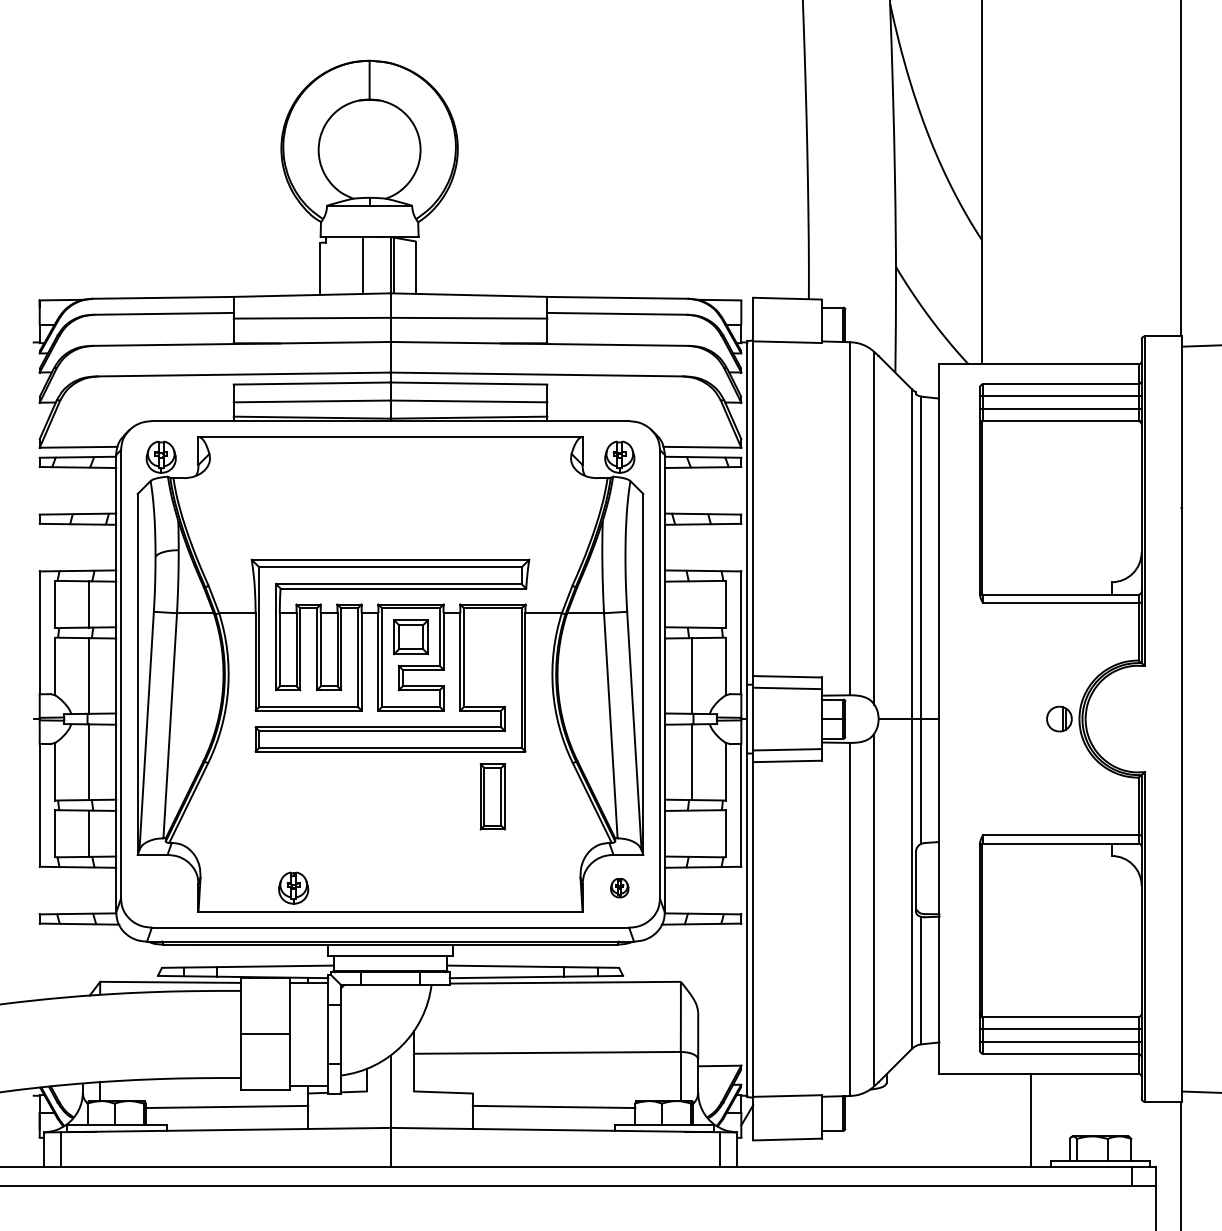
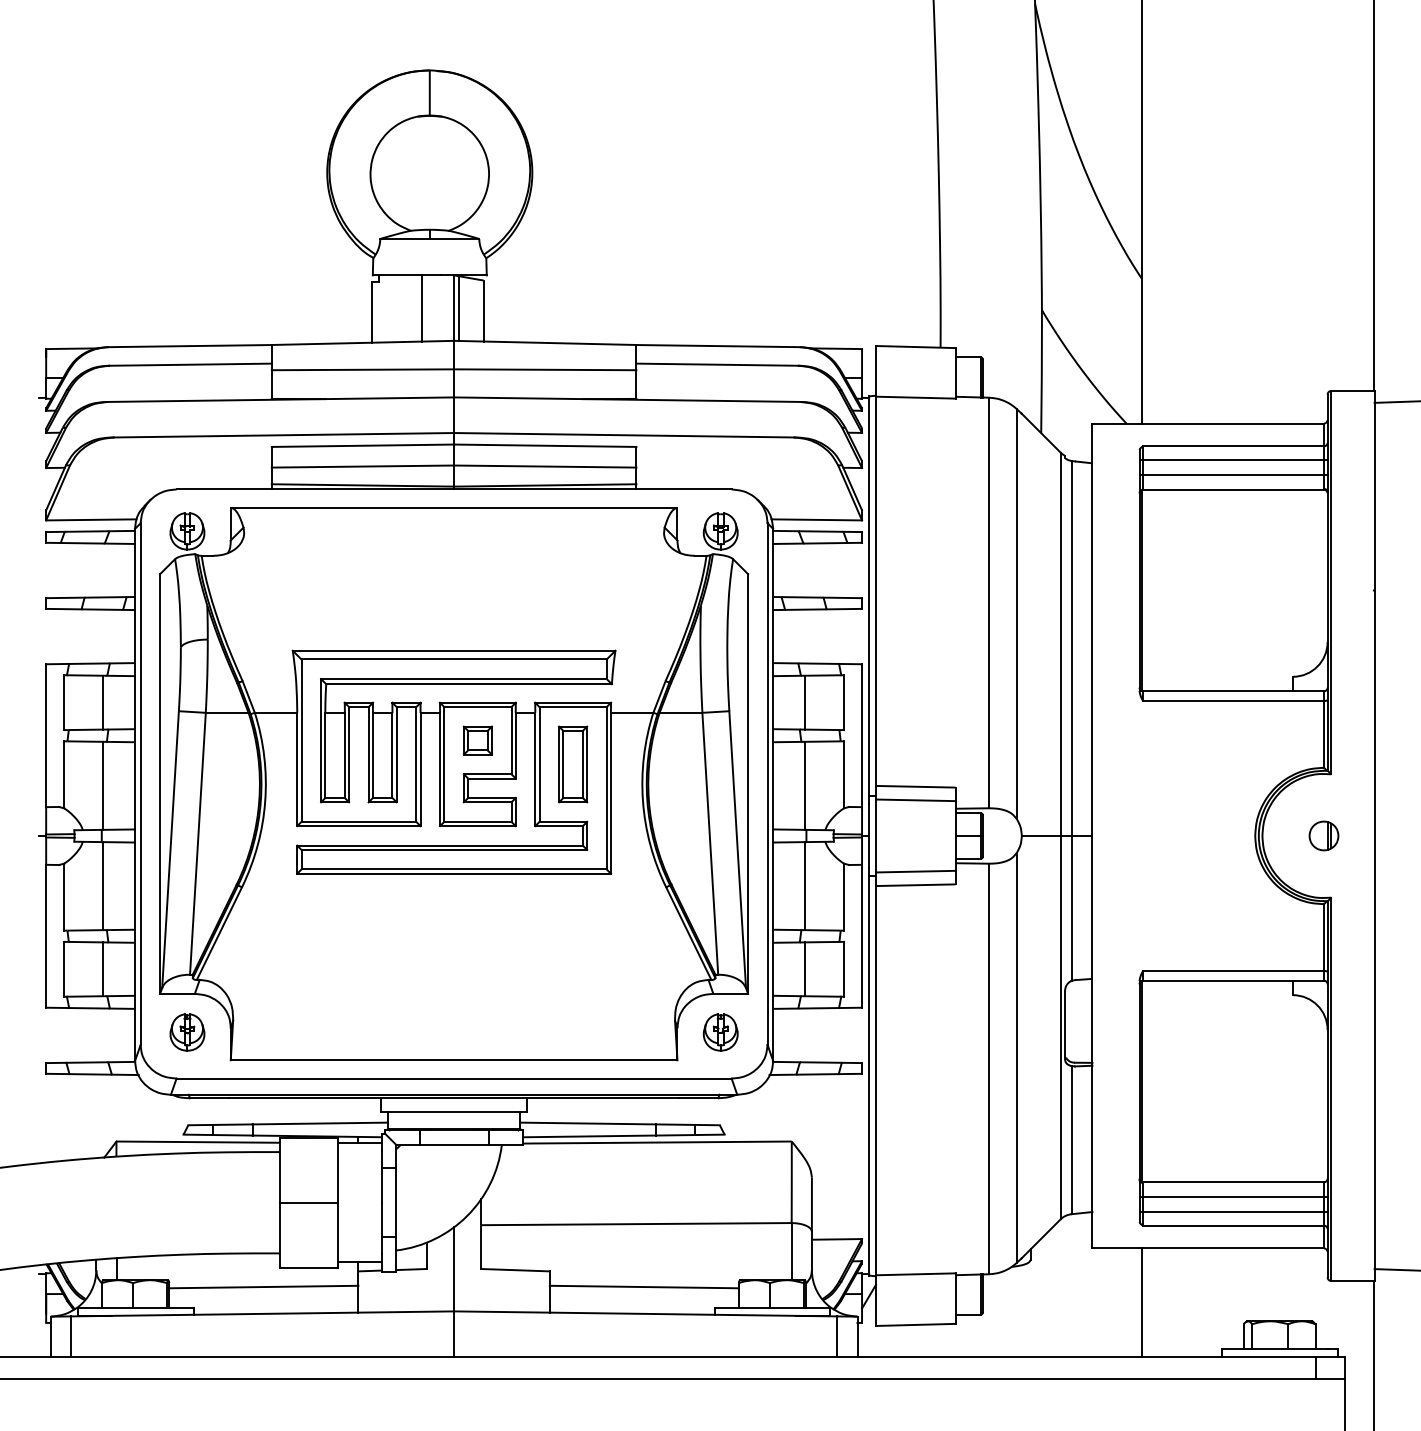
line: (692, 604) -> (805, 702), added
part: (410, 636) -> (477, 740), size x0.71
part: (1059, 718) -> (1323, 835), moved
part: (493, 796) -> (573, 764), moved
line: (692, 833) -> (805, 969), added
part: (293, 888) -> (187, 1032), moved
part: (619, 888) -> (720, 1032), size x1.67
line: (1031, 1120) -> (1142, 1302), moved

